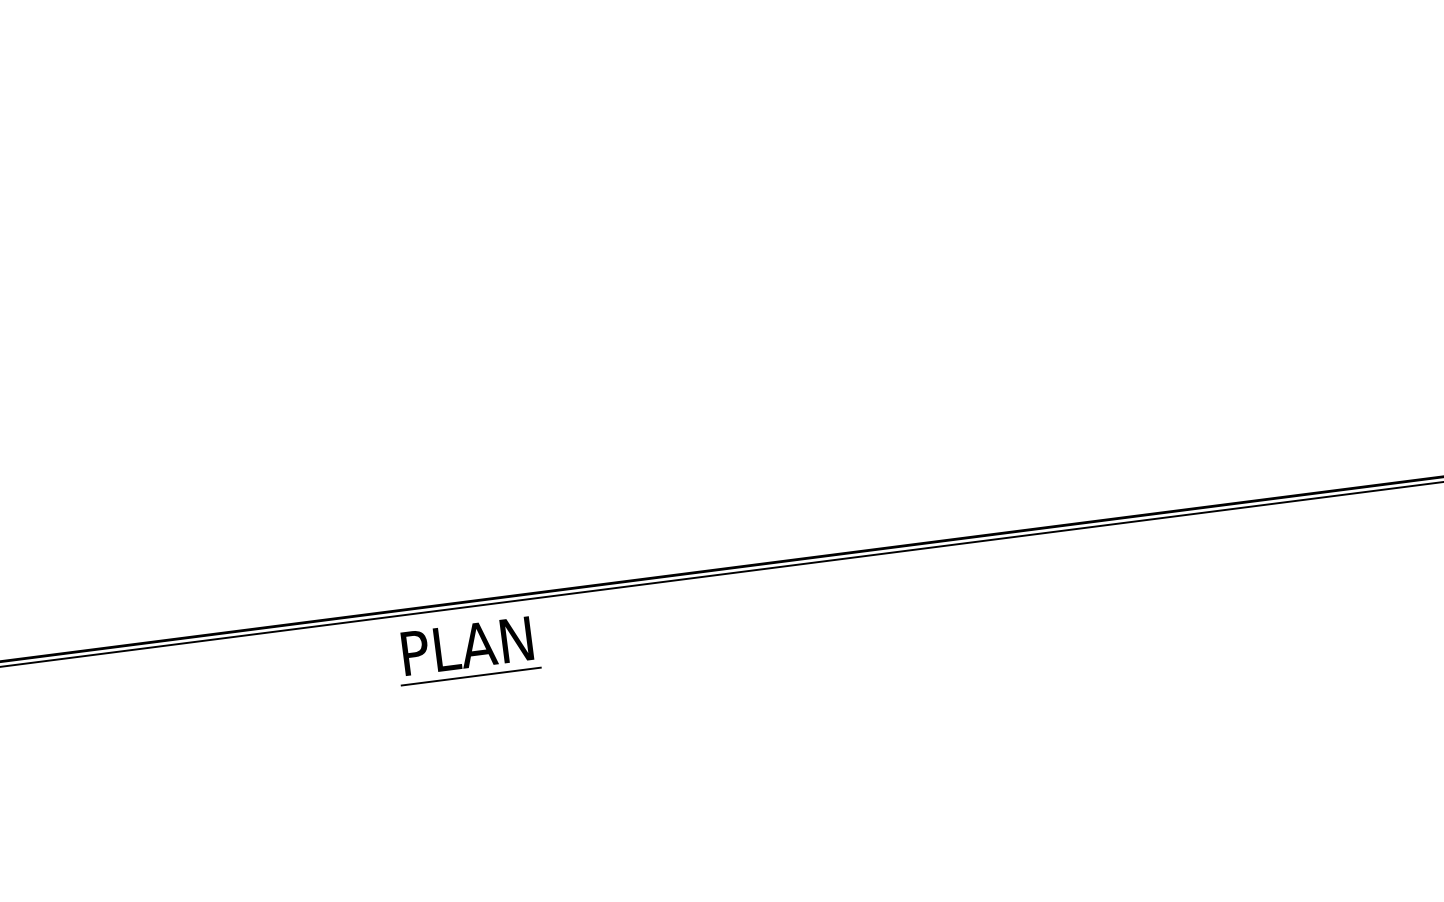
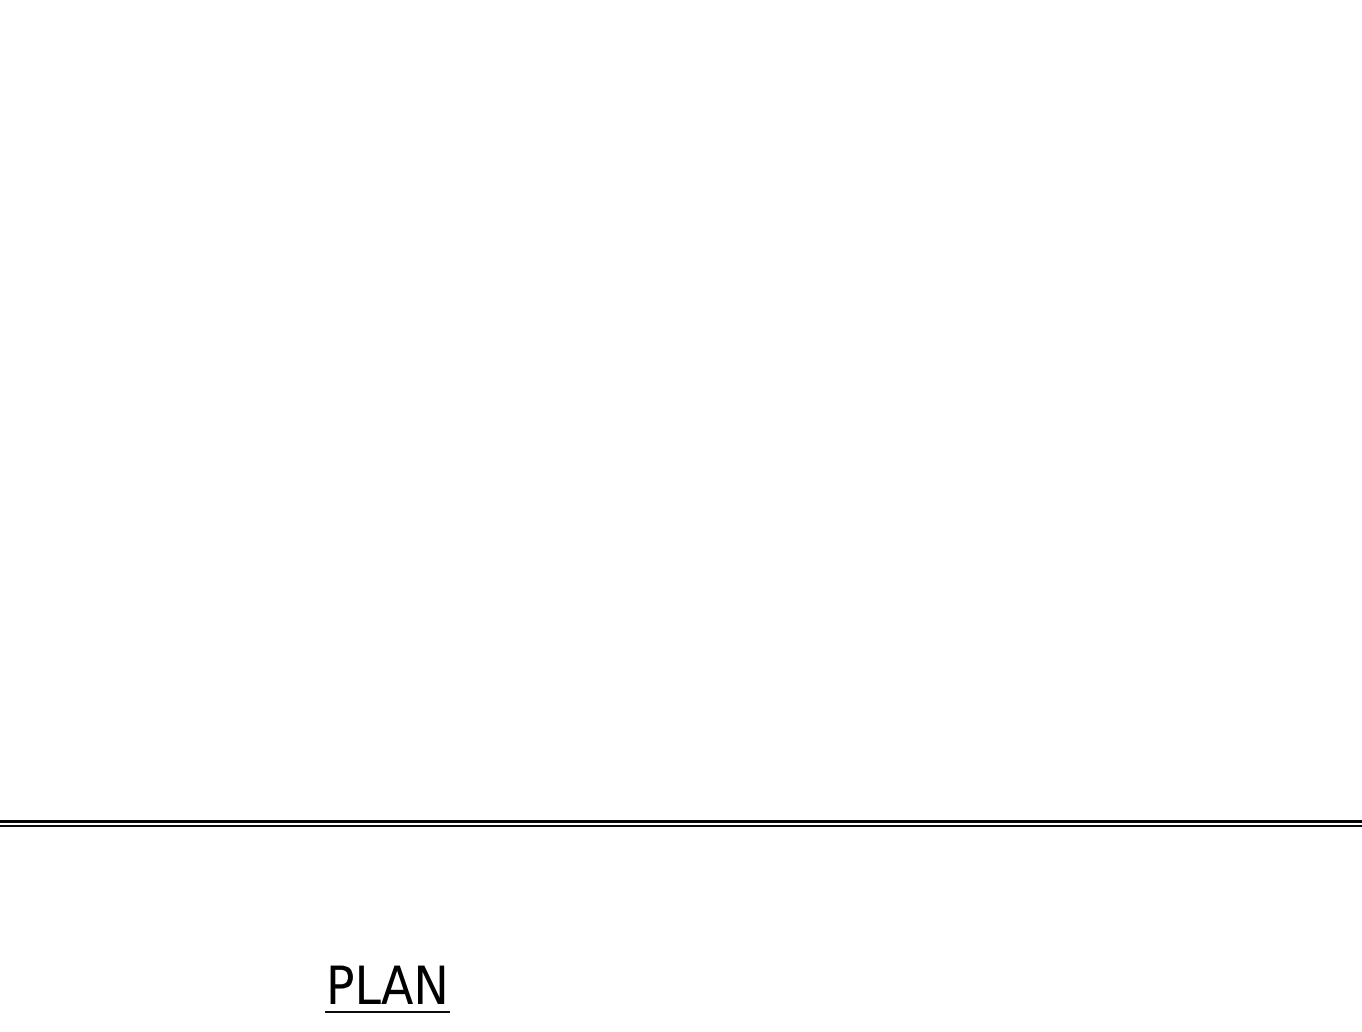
part: (468, 650) -> (387, 988), moved

